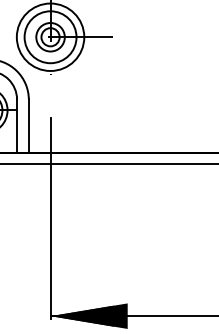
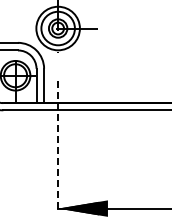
line: (51, 218) -> (58, 145), solid -> dashed

